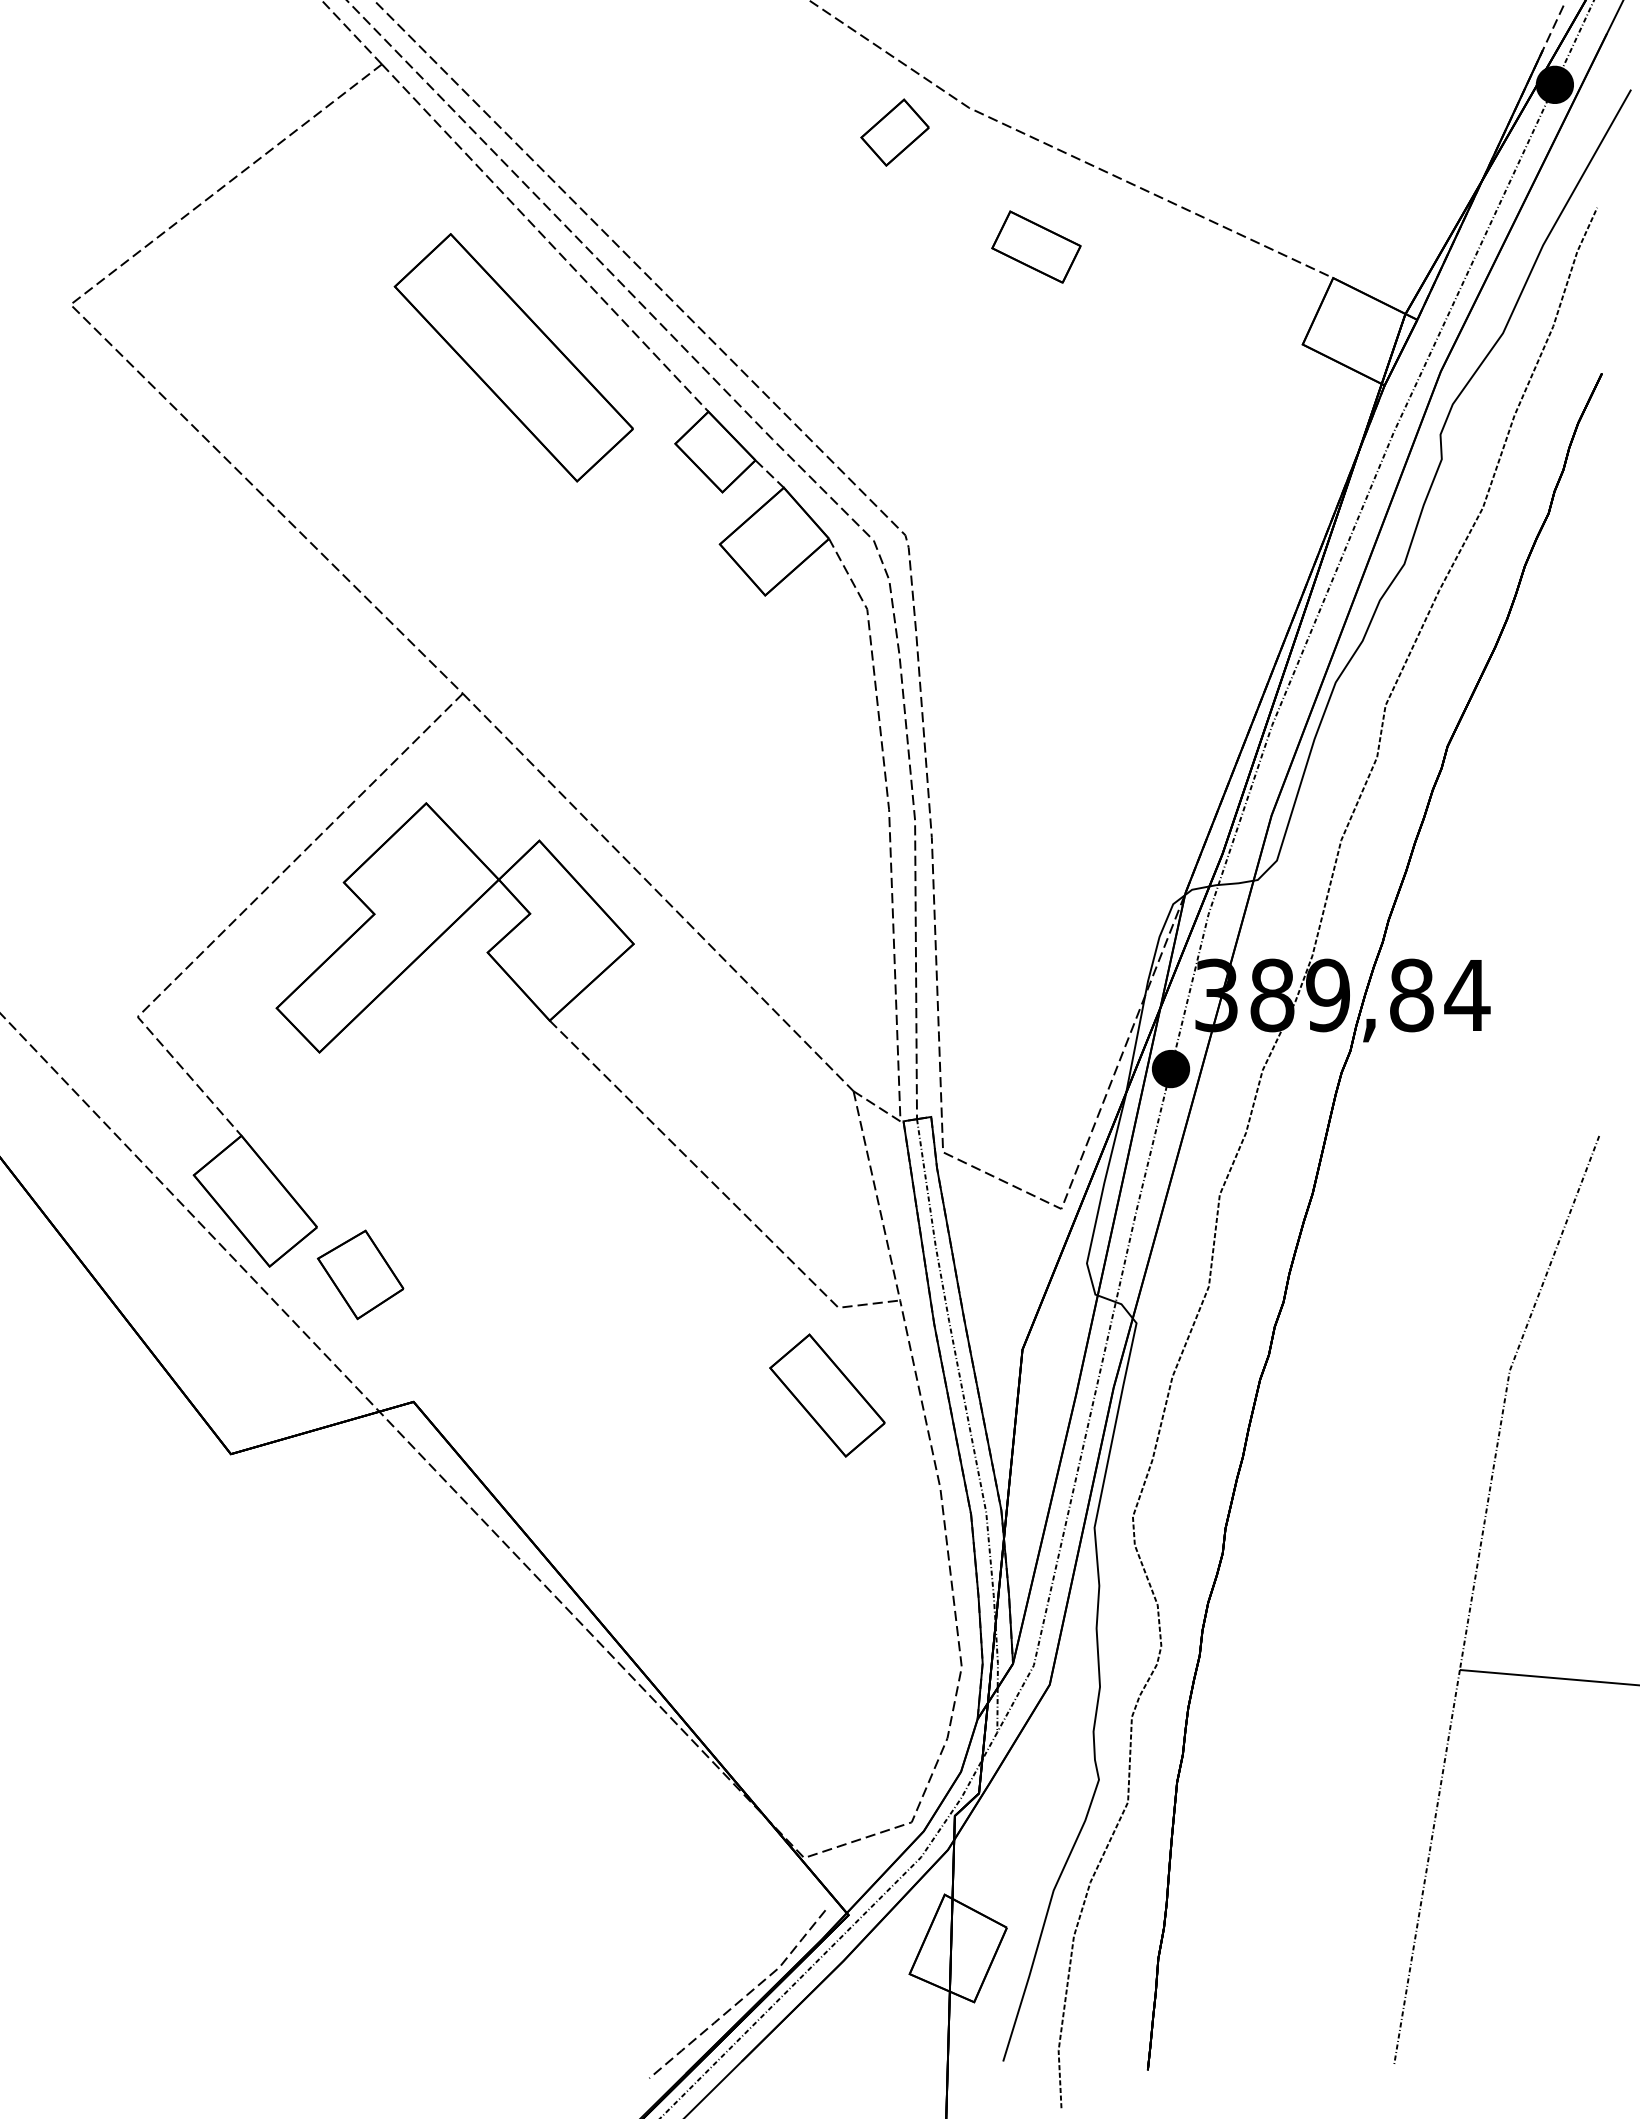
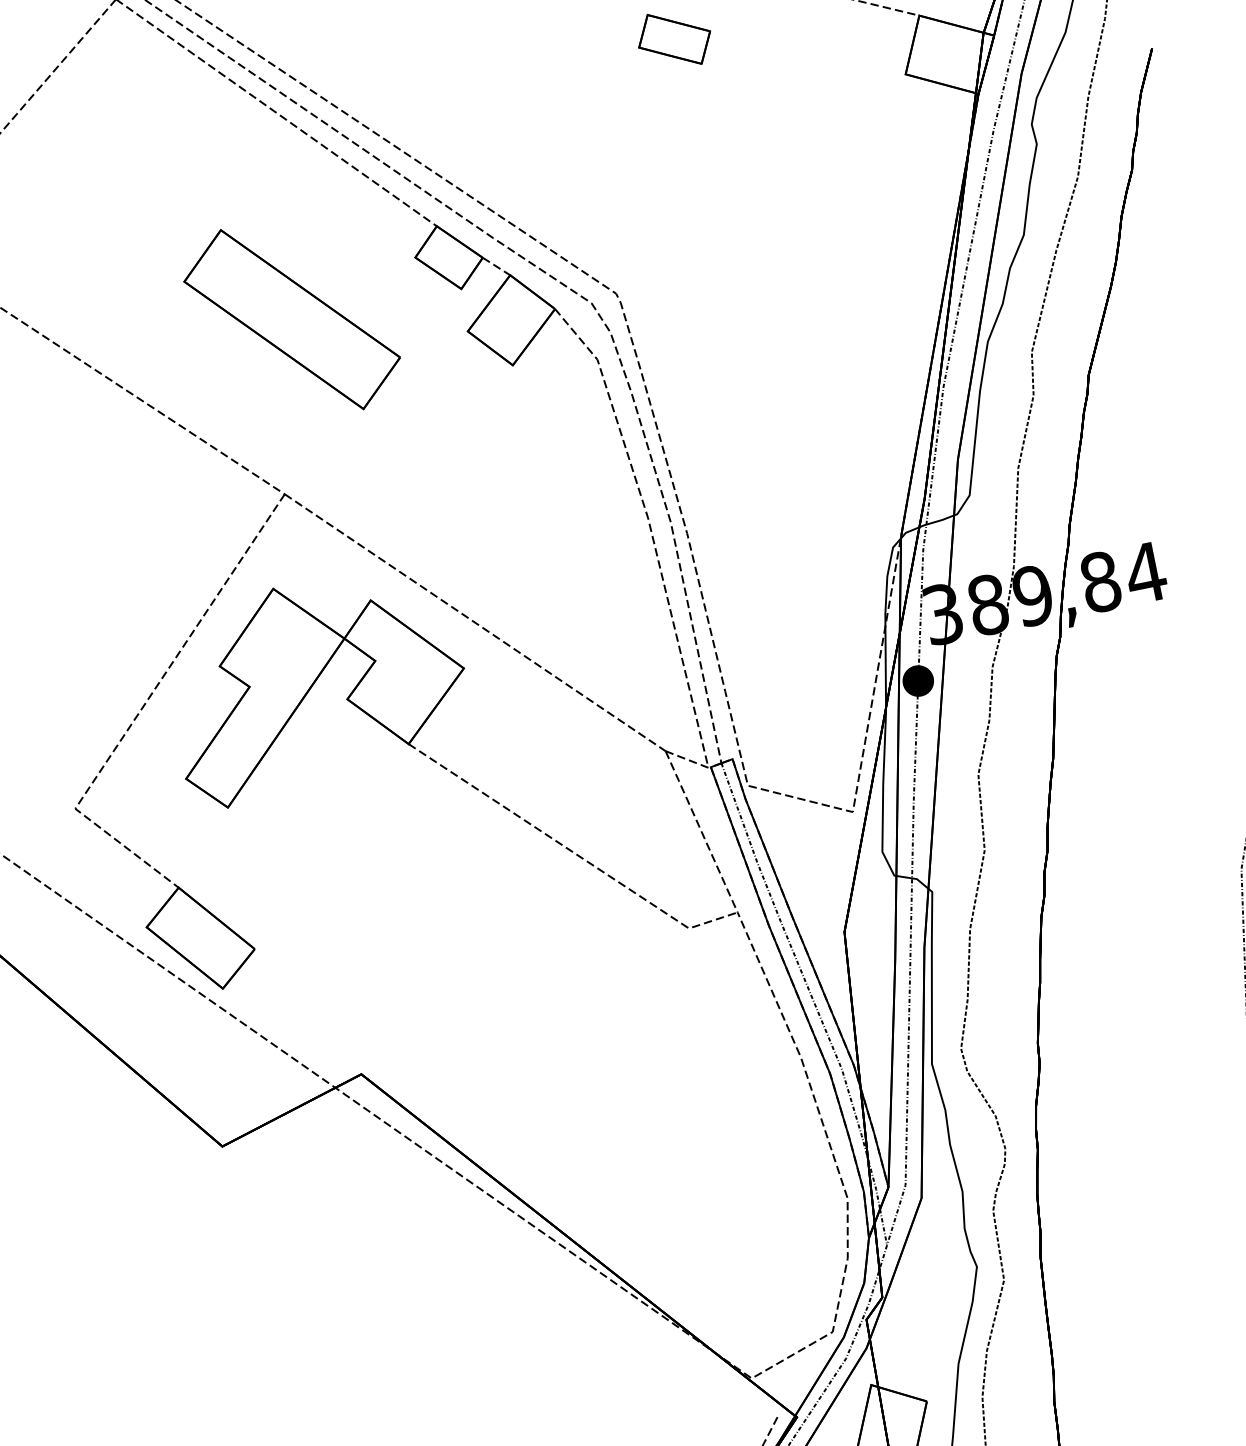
part: (513, 357) -> (291, 319), moved
part: (360, 1274) -> (297, 980), removed
part: (827, 1395) -> (694, 1001), removed

